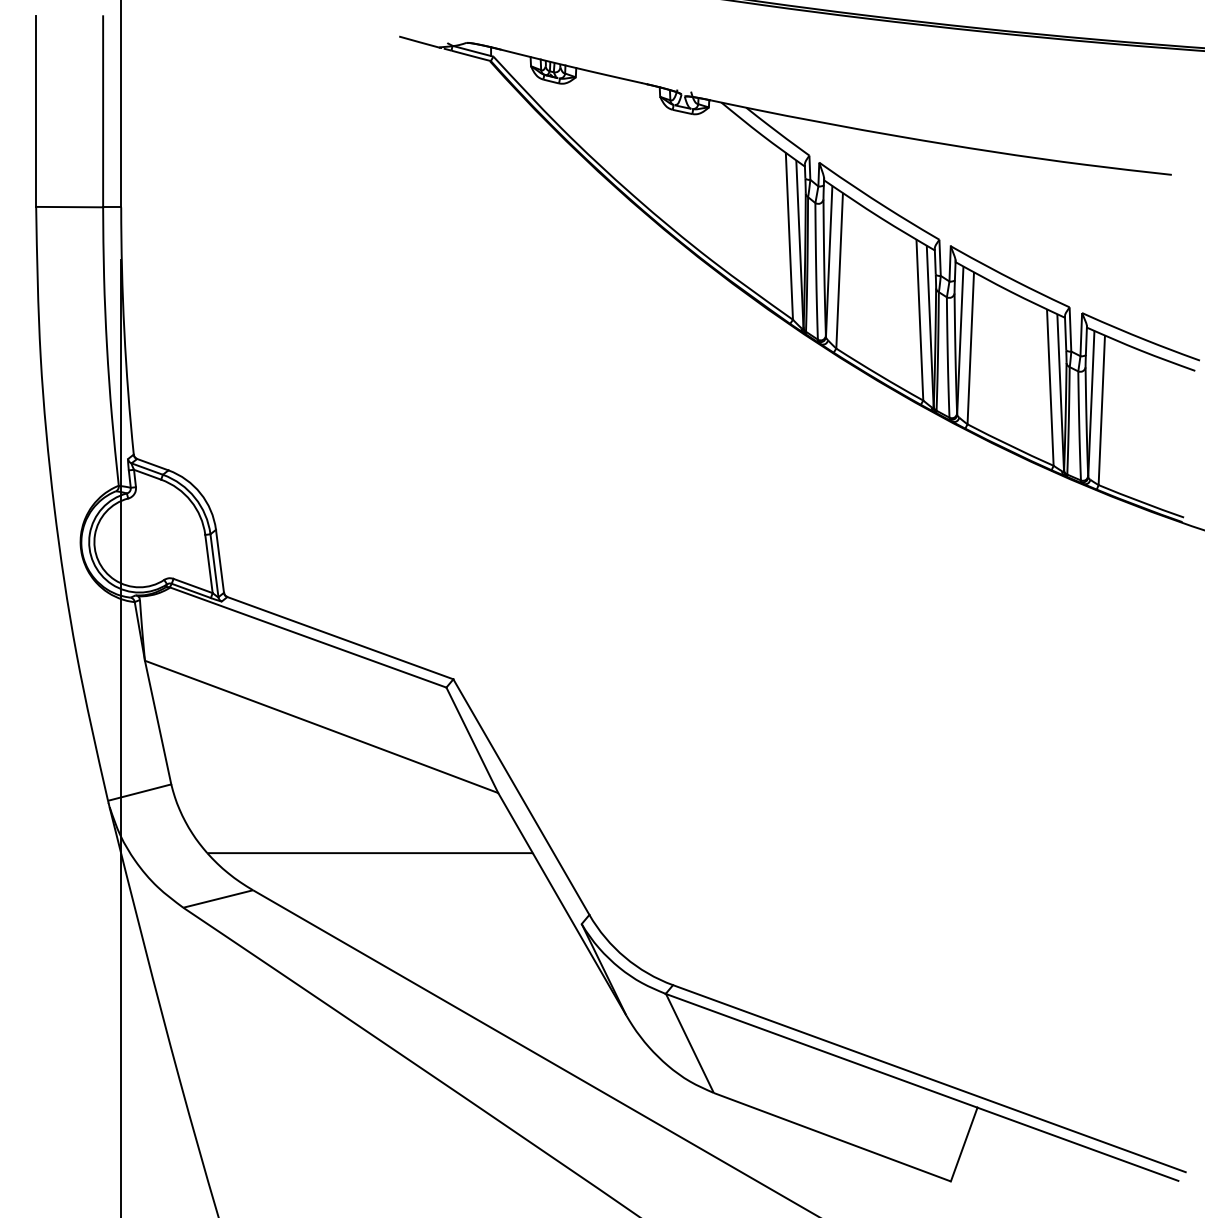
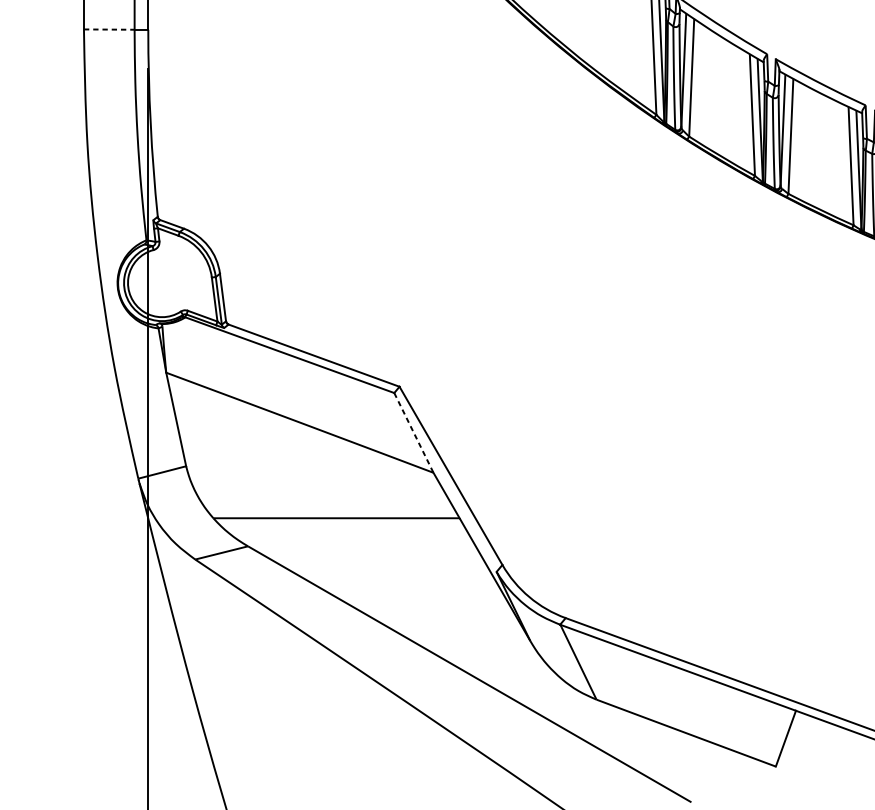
line: (70, 207) -> (109, 29), solid -> dashed
line: (472, 740) -> (414, 433), solid -> dashed

